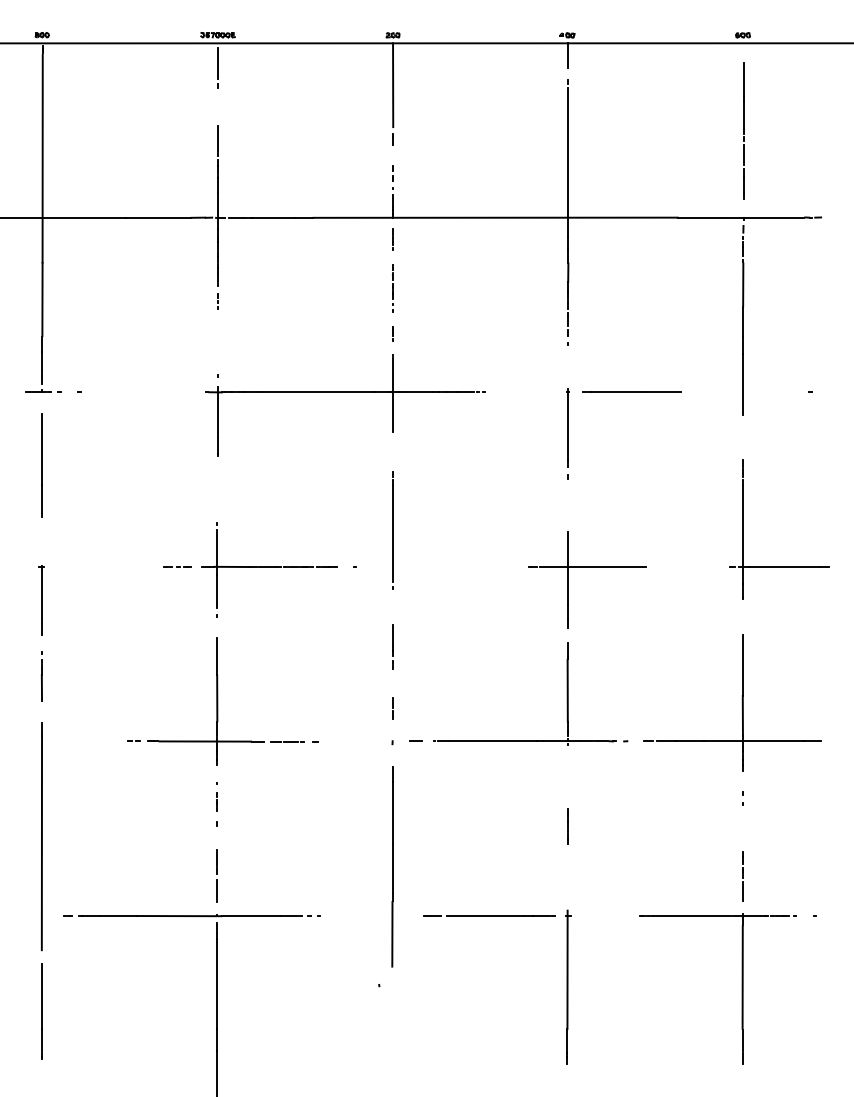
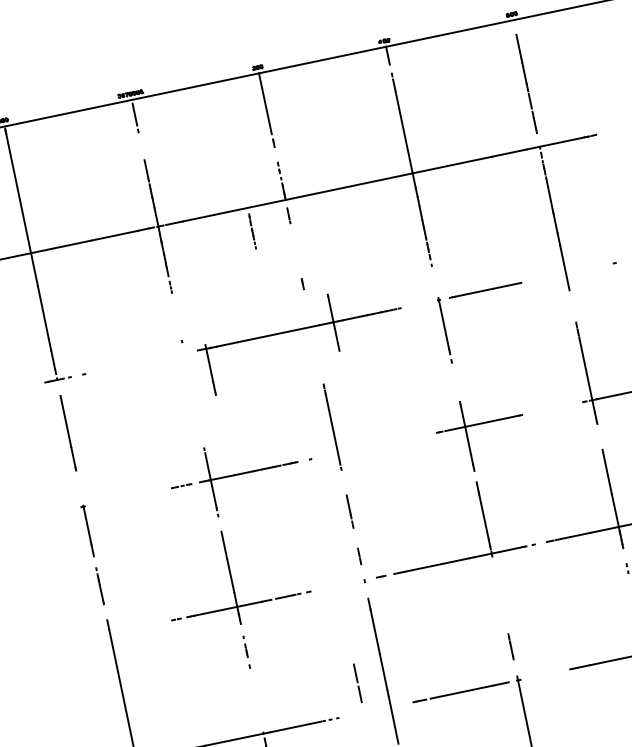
line: (392, 288) -> (252, 231), moved
part: (345, 392) -> (299, 329), moved
line: (567, 826) -> (510, 646), moved
line: (216, 874) -> (357, 682), moved

